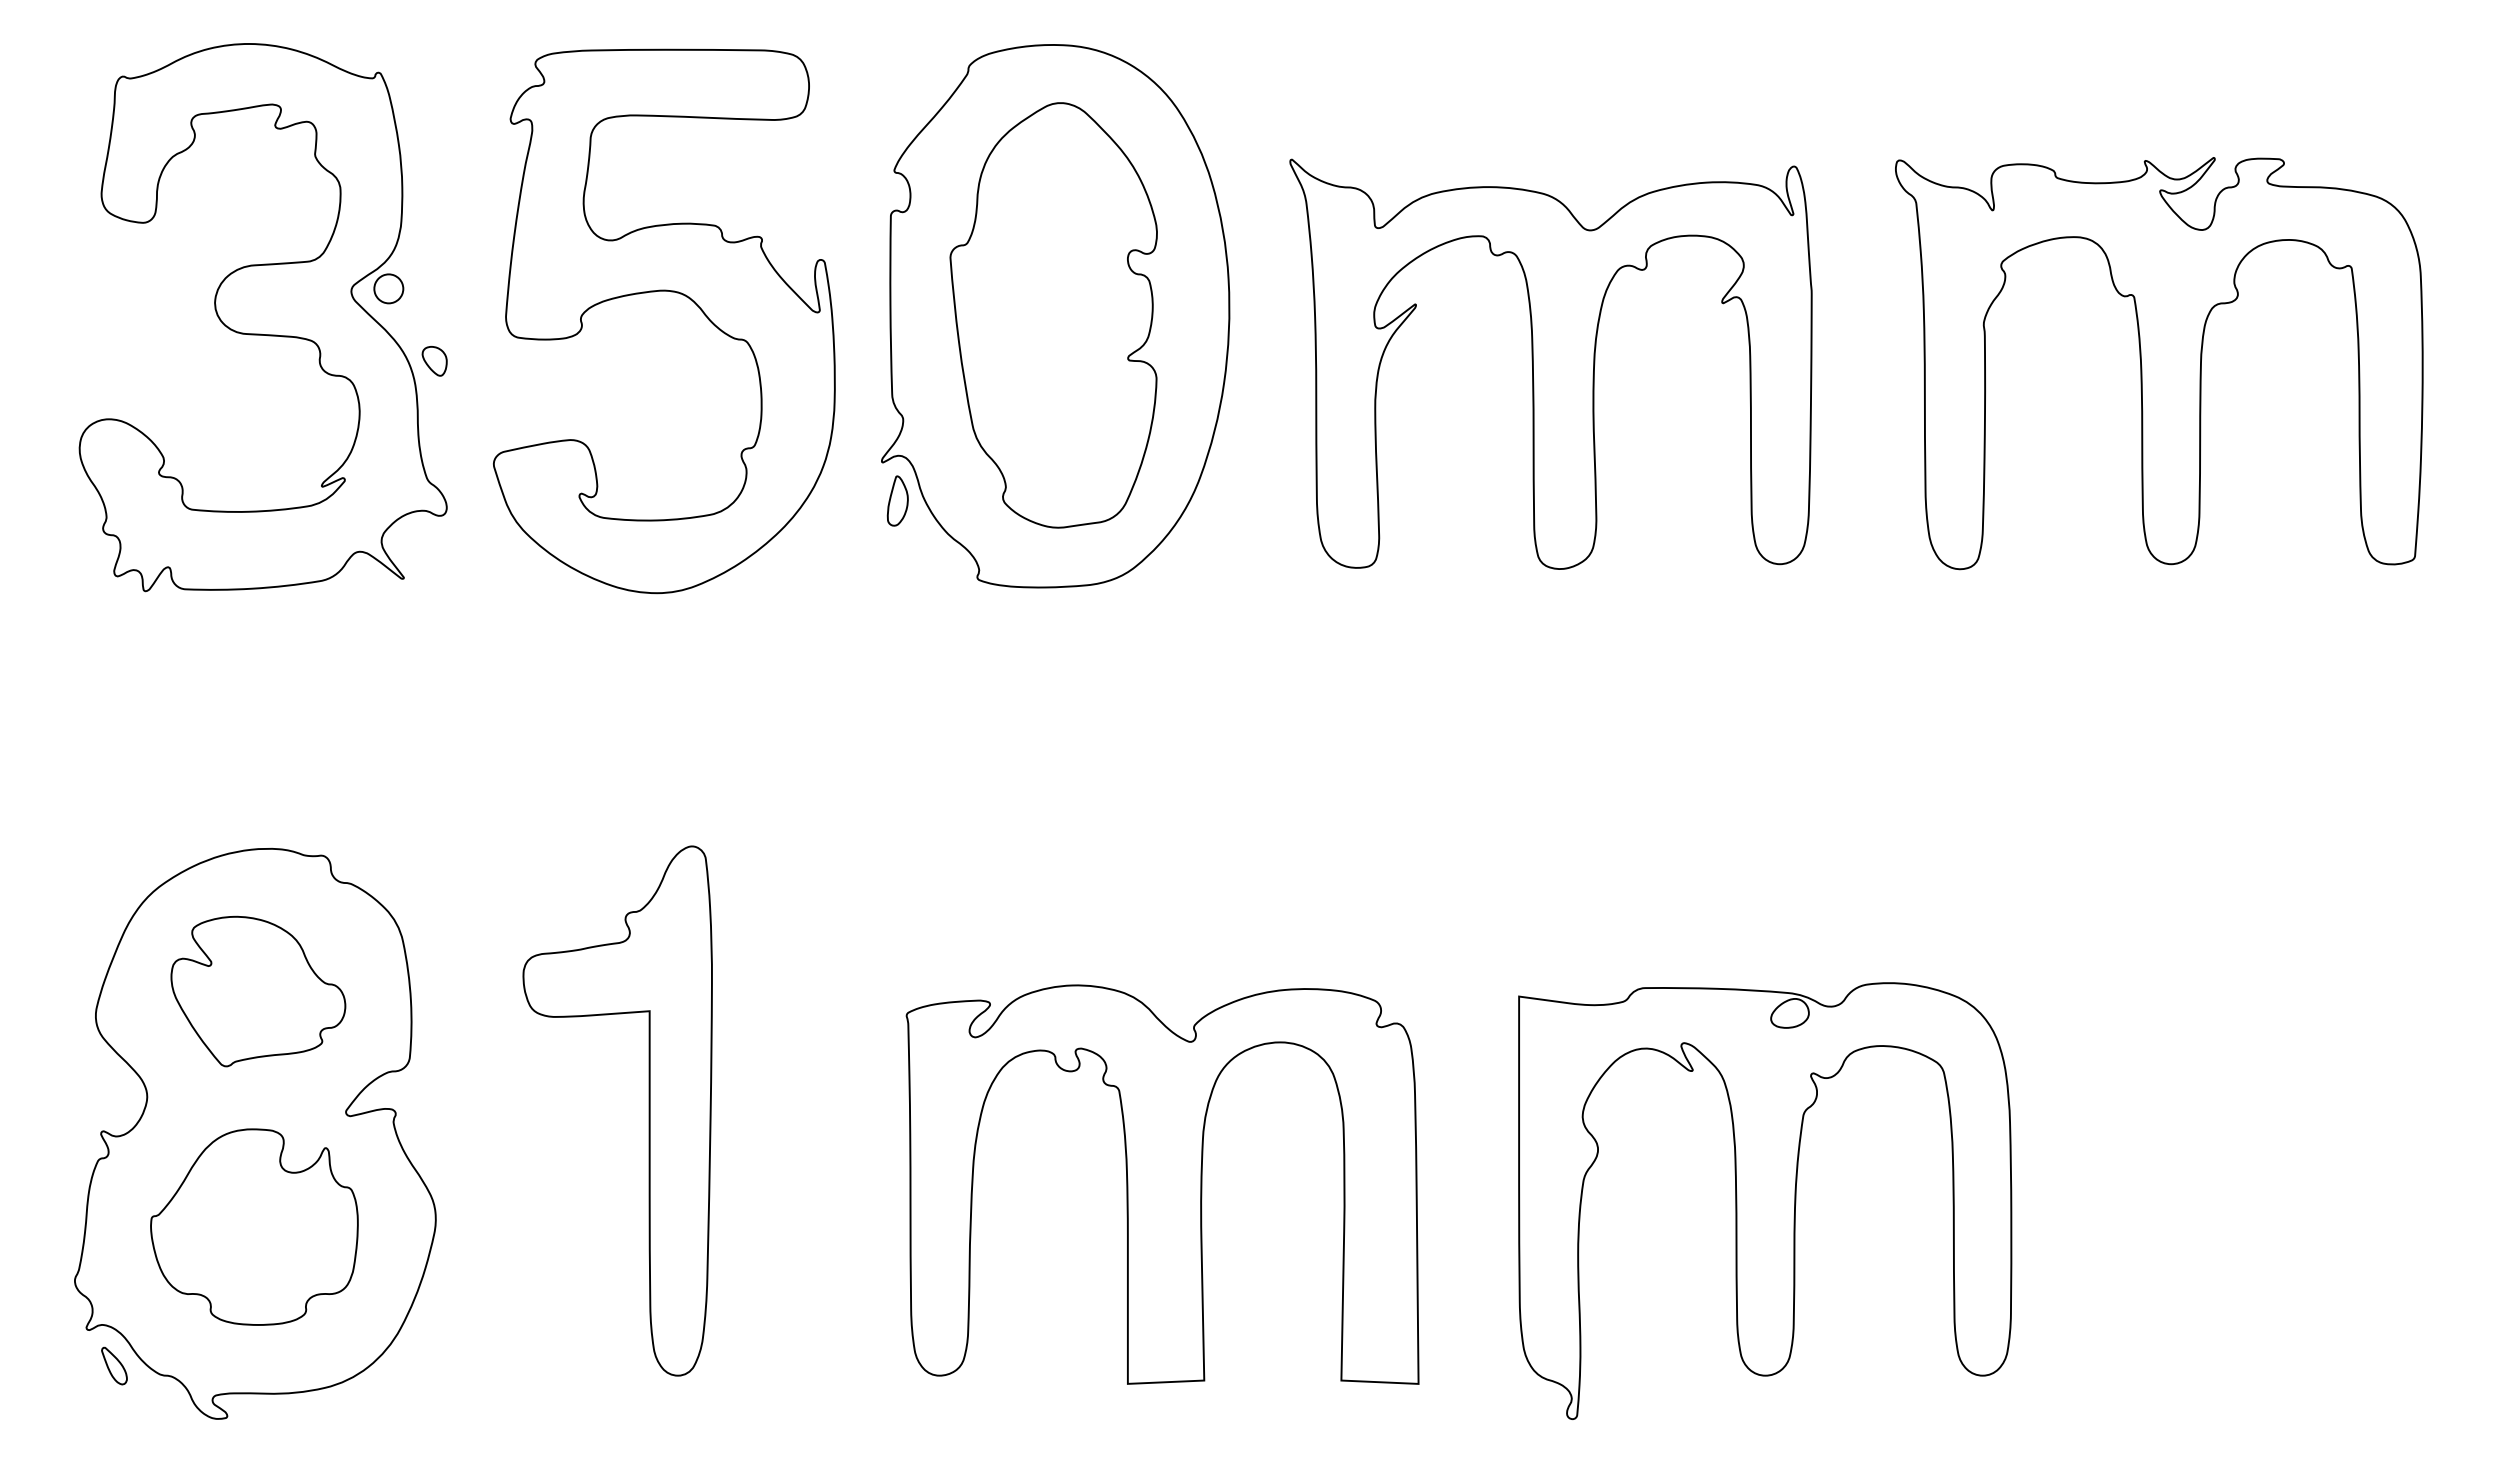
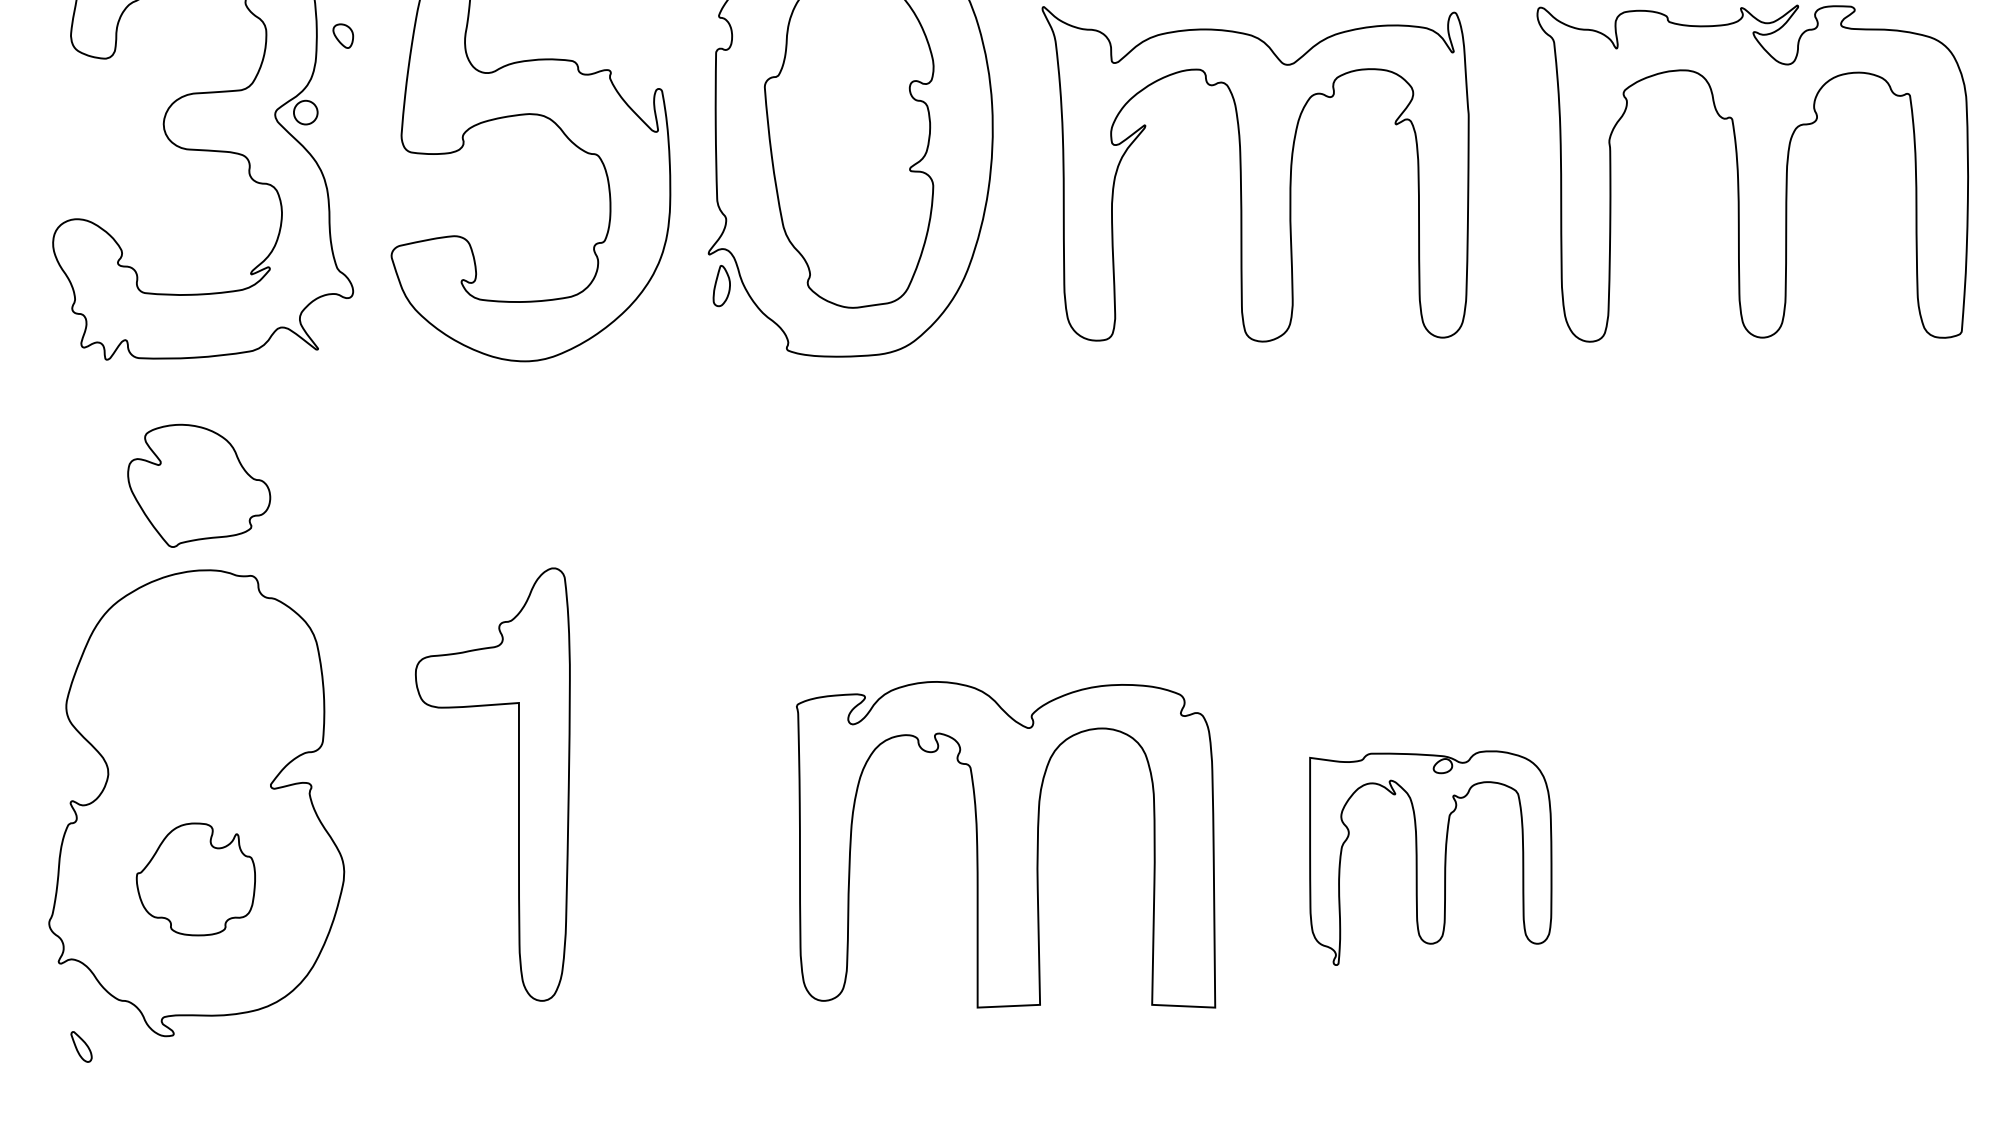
part: (434, 361) -> (343, 36), moved
part: (258, 991) -> (199, 485), moved
part: (1162, 1184) -> (1005, 844), moved
part: (1765, 1200) -> (1430, 857), size x0.6
part: (254, 1226) -> (196, 878), size x0.7
part: (114, 1365) -> (81, 1046), moved

